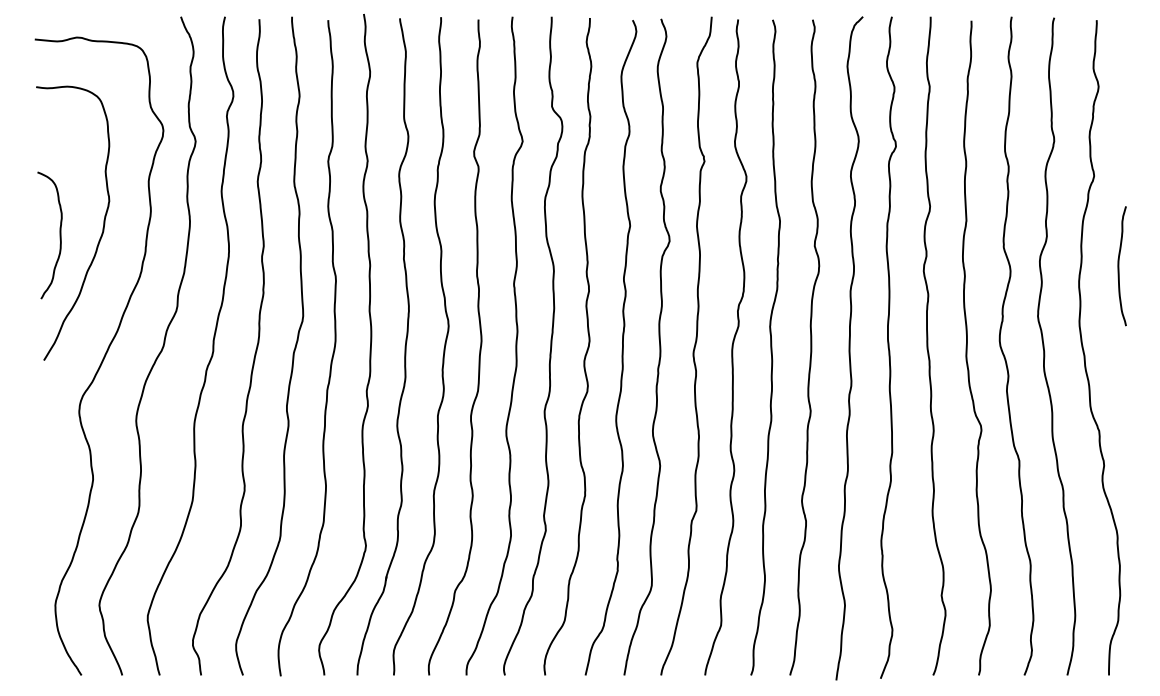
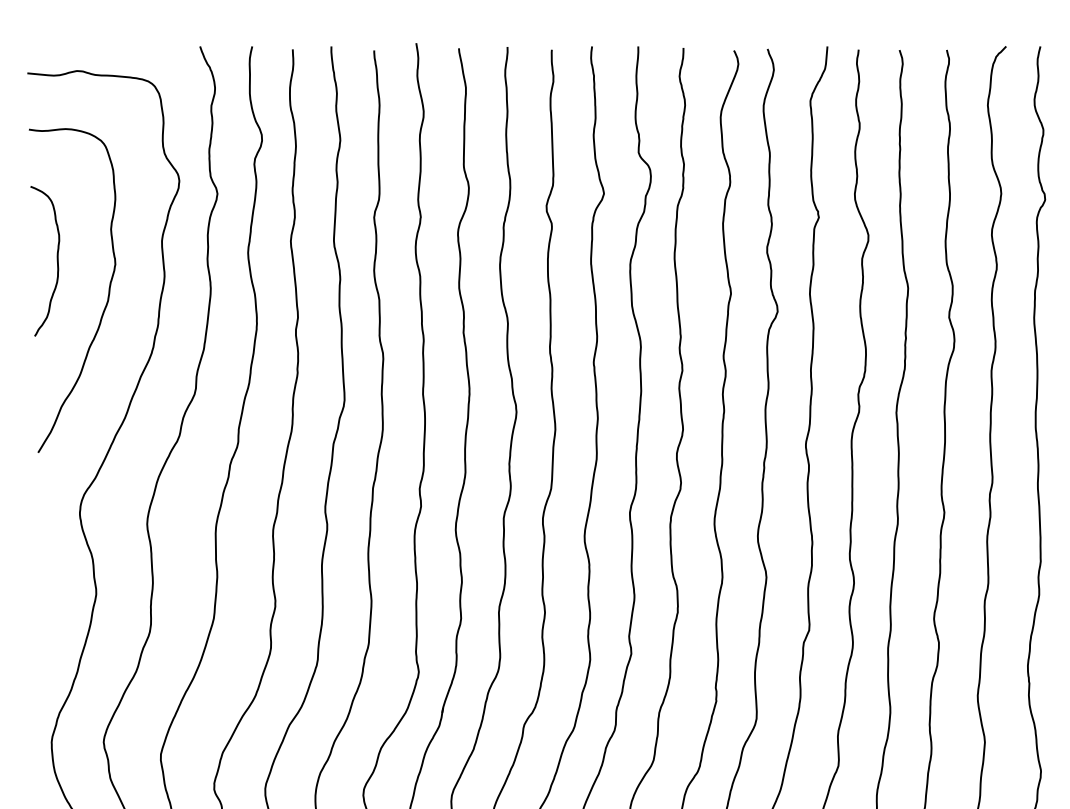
curve: (59, 235) -> (56, 261), moved

